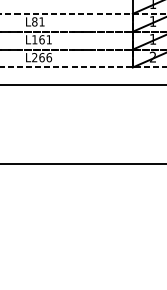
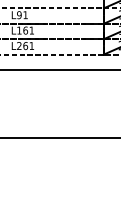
text: (34, 21) -> (19, 14), L81 -> L91
text: (49, 57) -> (32, 45), L266 -> L261

